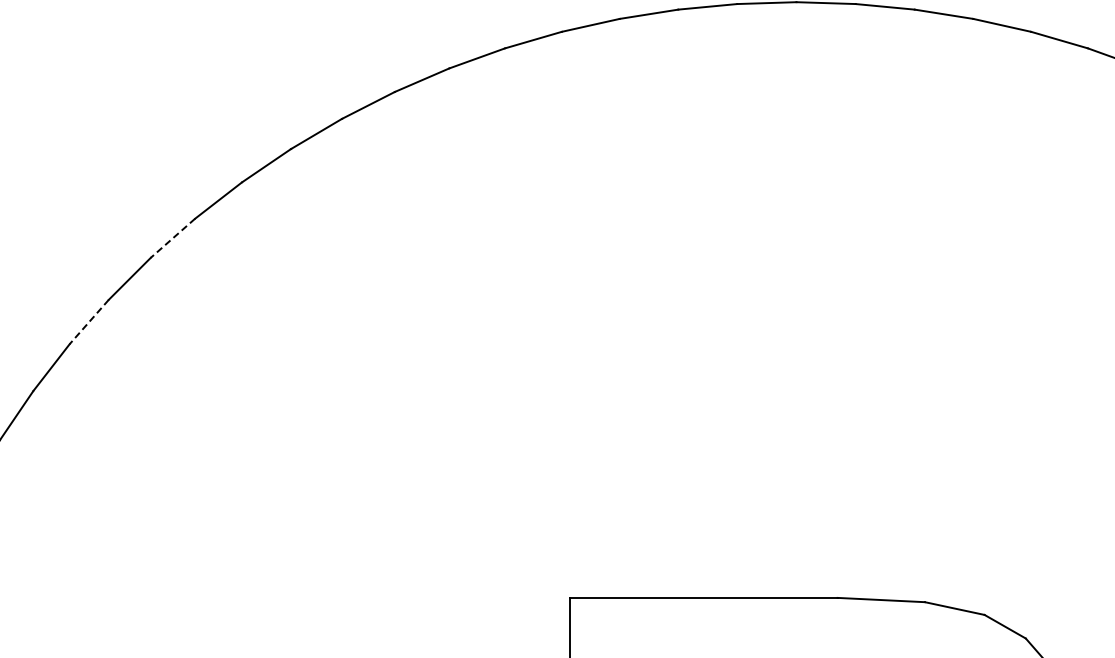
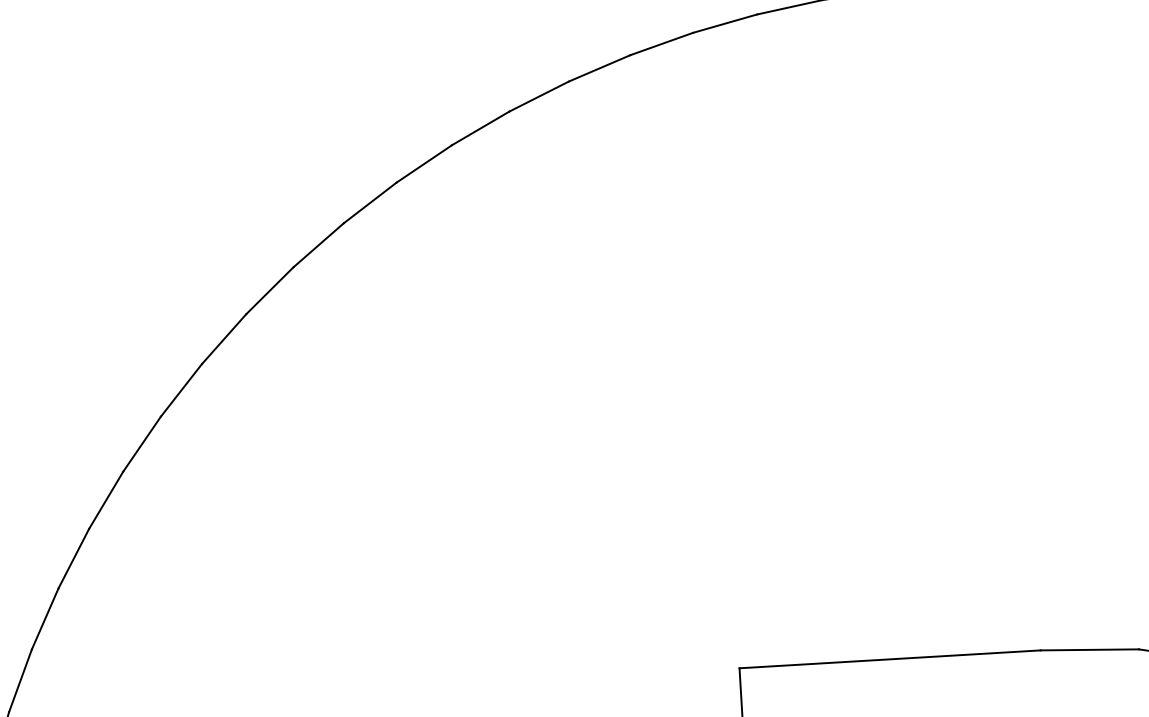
line: (172, 238) -> (269, 291), dashed -> solid
line: (89, 321) -> (181, 389), dashed -> solid

